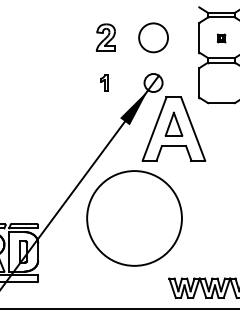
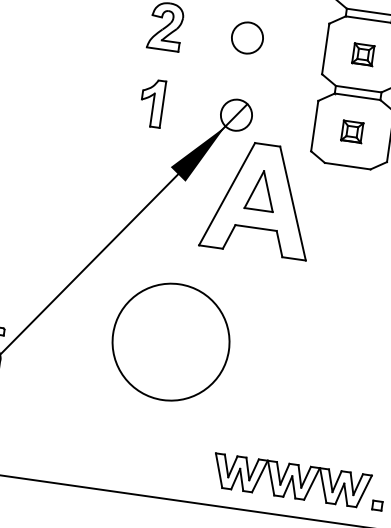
circle: (153, 37) -> (247, 37), size x0.62
part: (221, 38) -> (363, 55), size x1.67
part: (104, 82) -> (152, 102), size x1.67
part: (221, 83) -> (352, 132), added
circle: (134, 218) -> (170, 342), size x0.71

